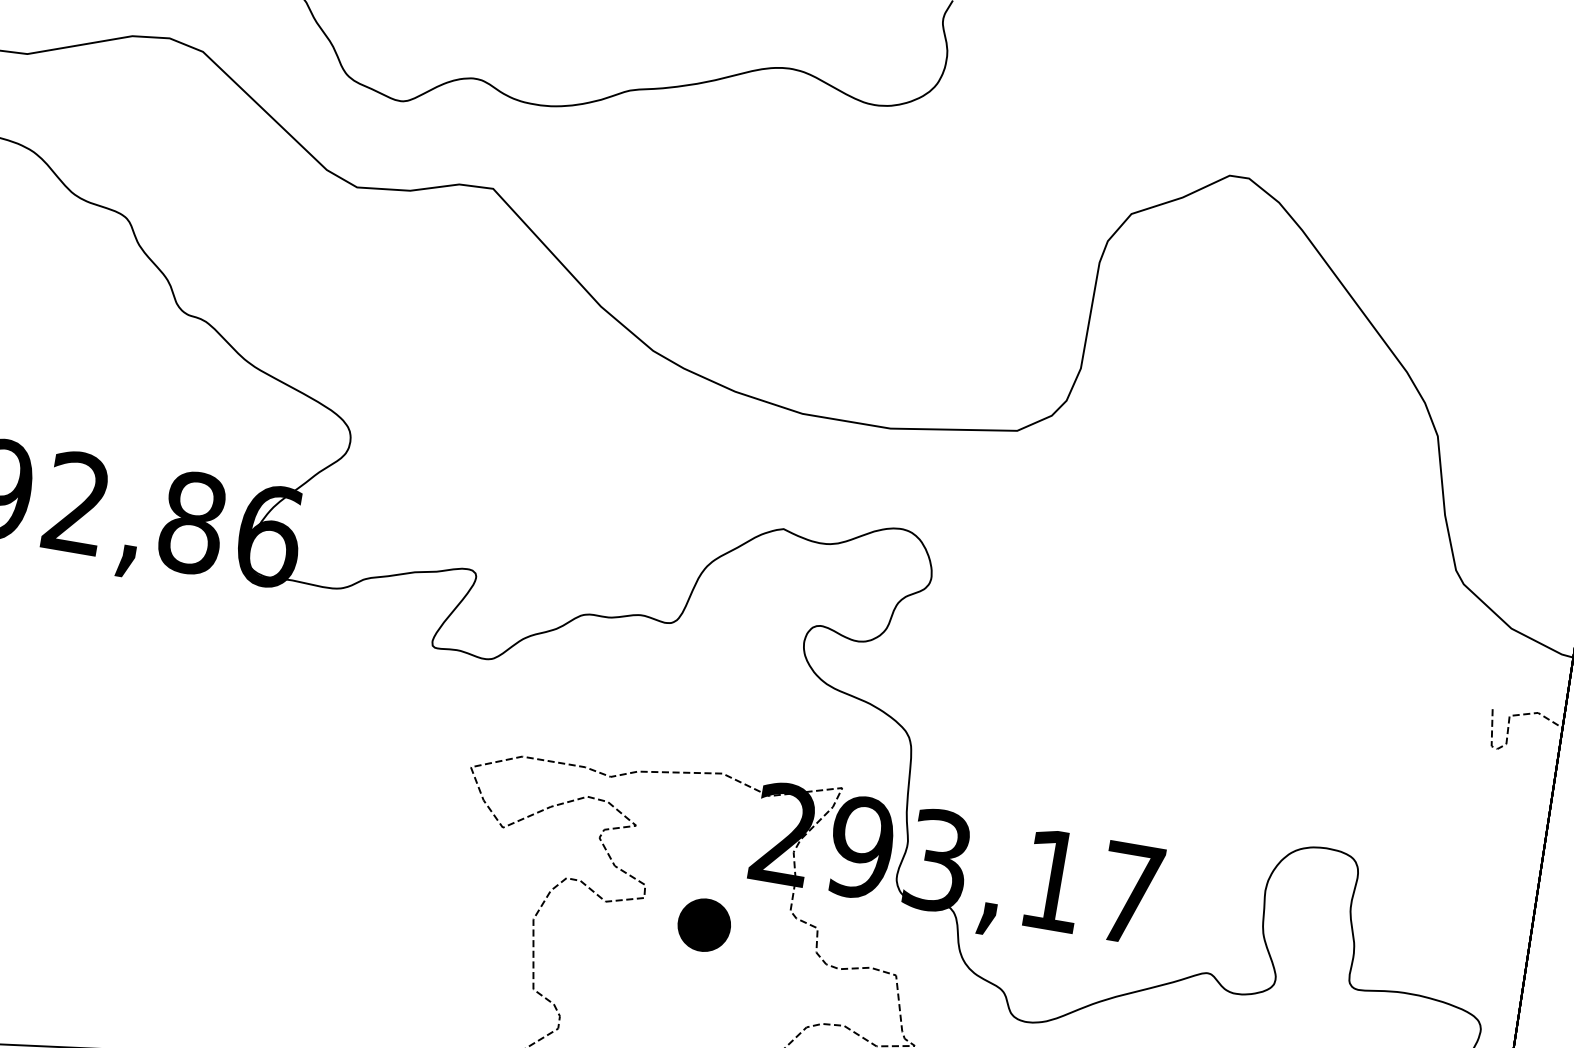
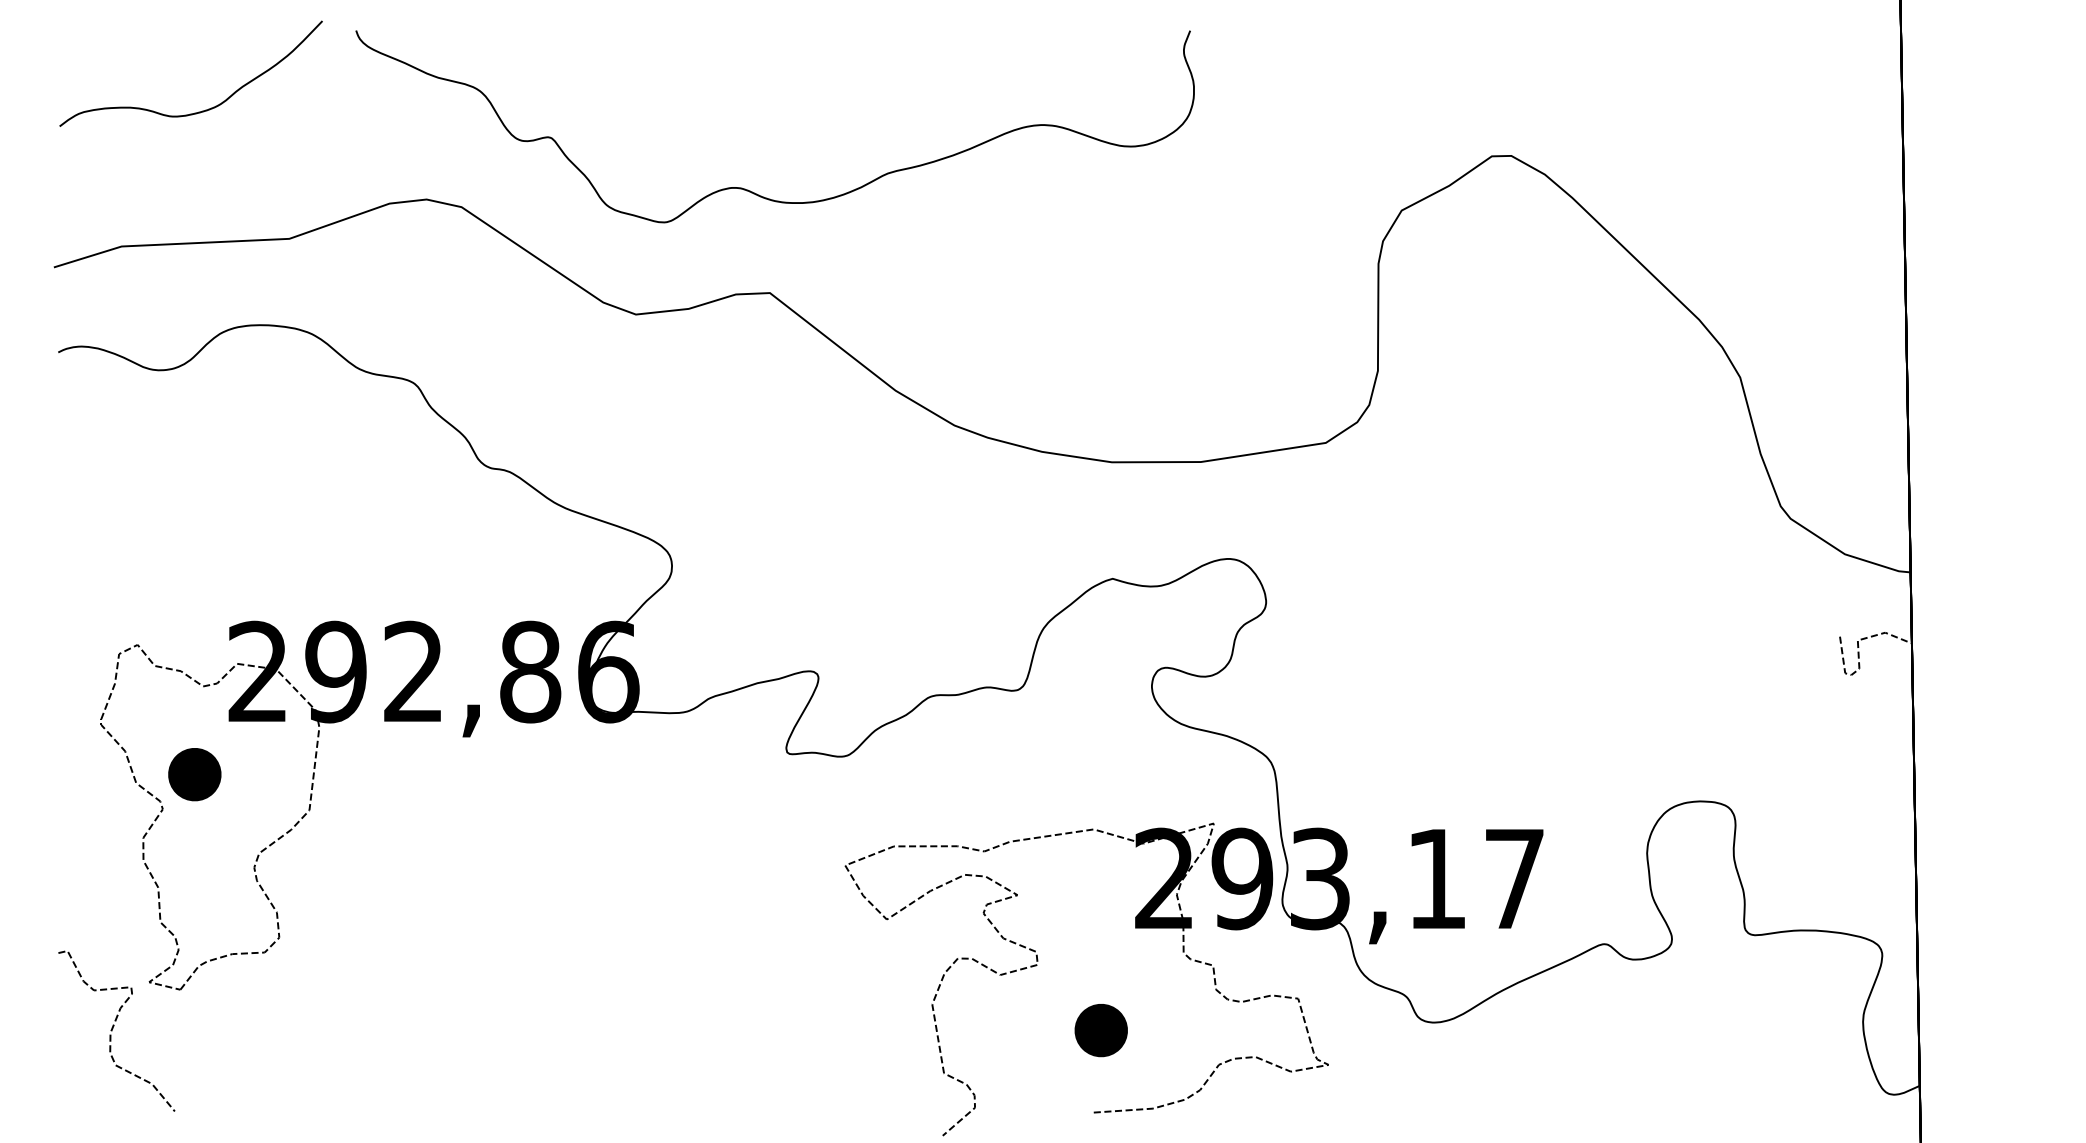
part: (703, 925) -> (1100, 1030), moved

